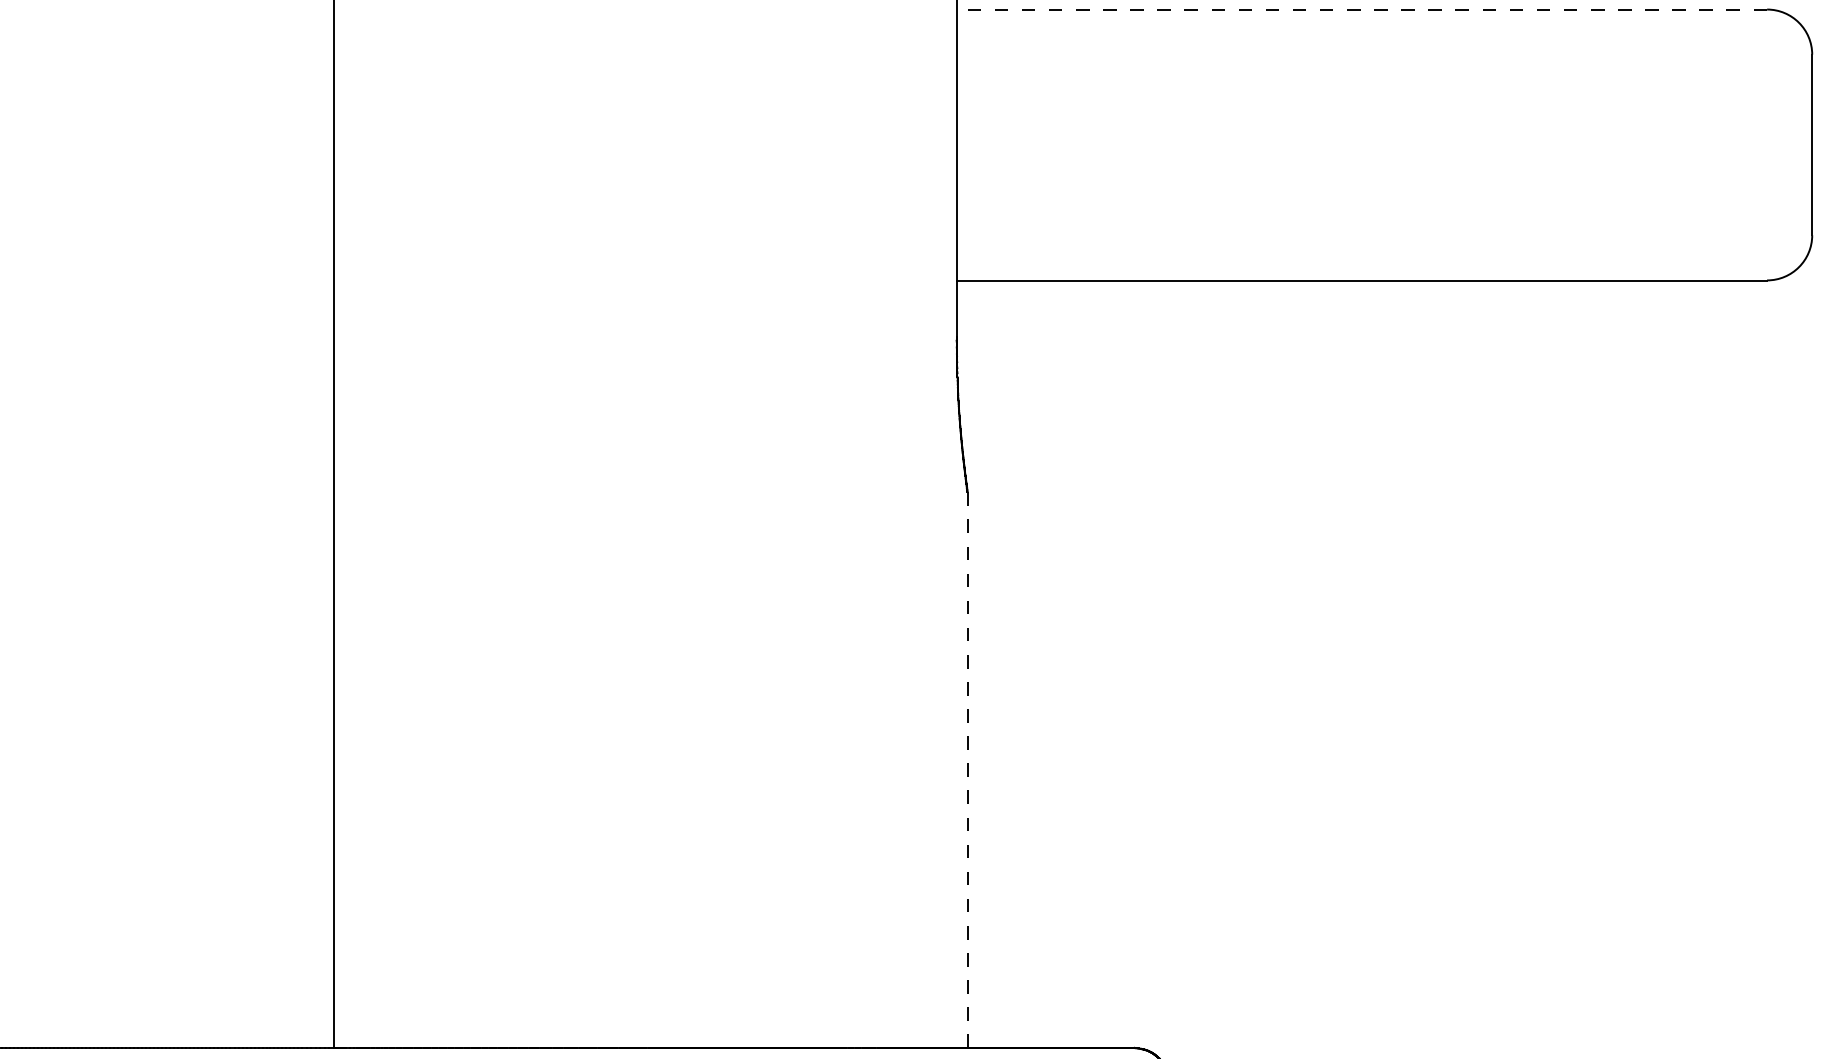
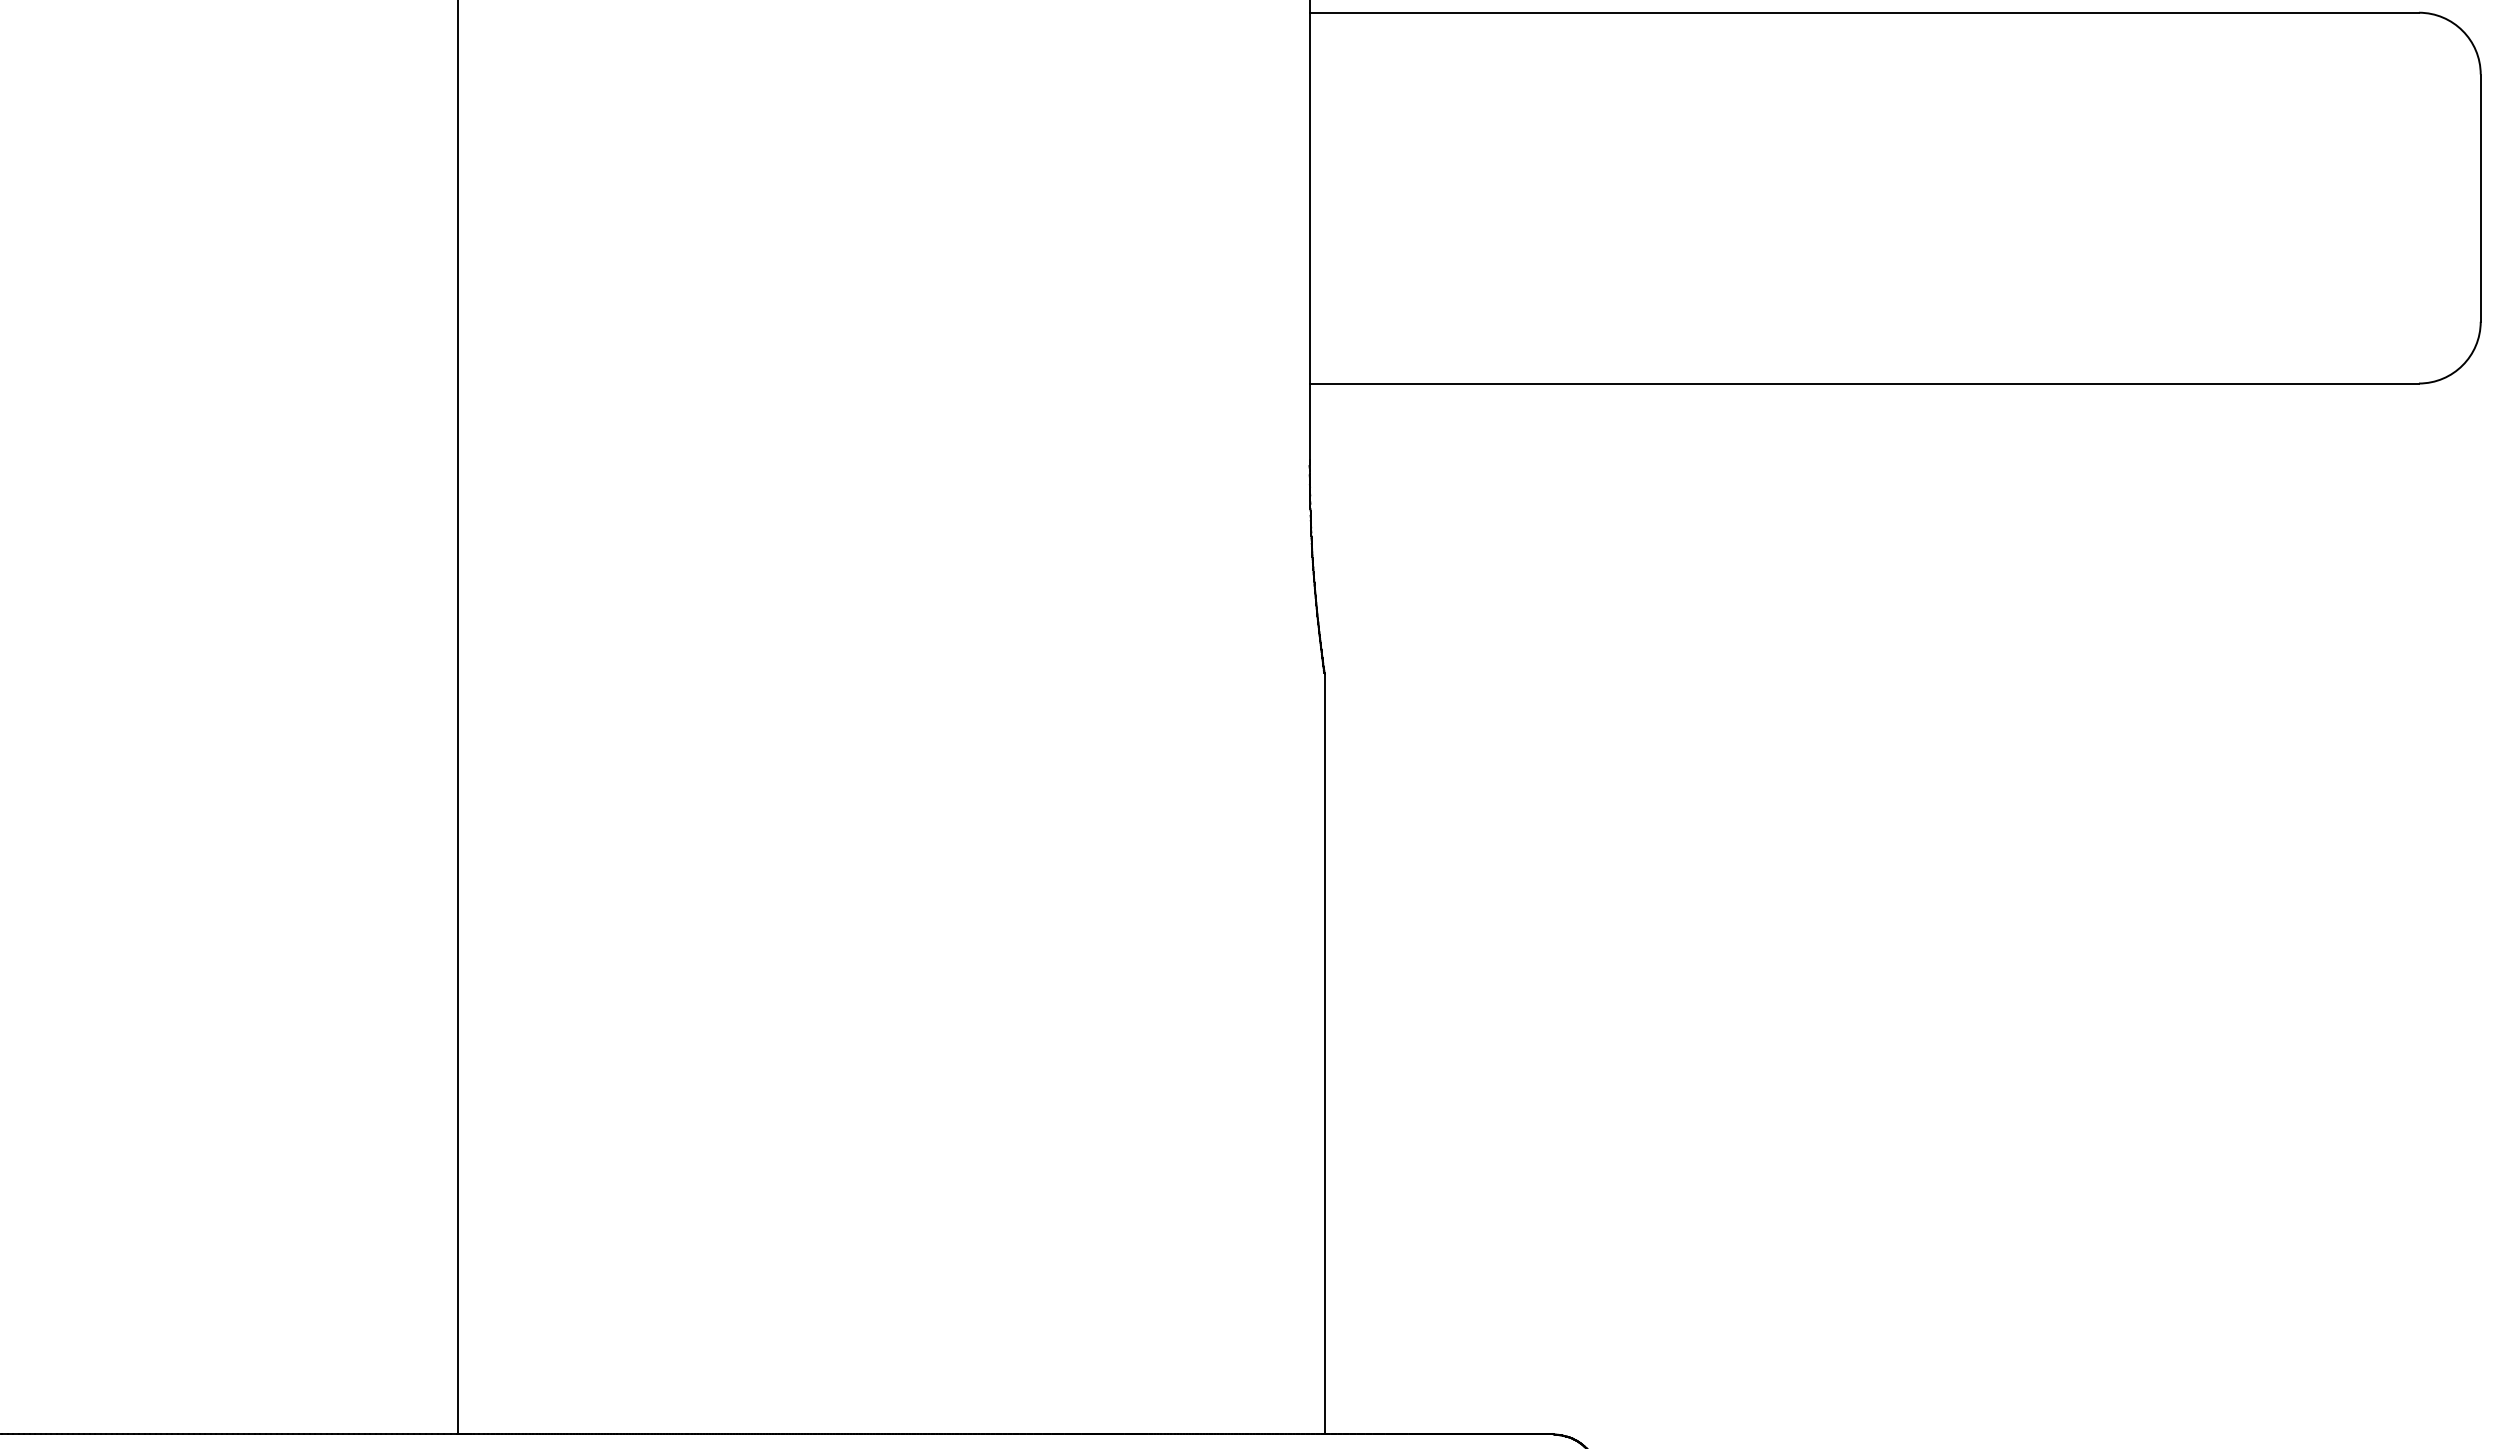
line: (1362, 9) -> (1864, 12), dashed -> solid
line: (967, 769) -> (1324, 1053), dashed -> solid

